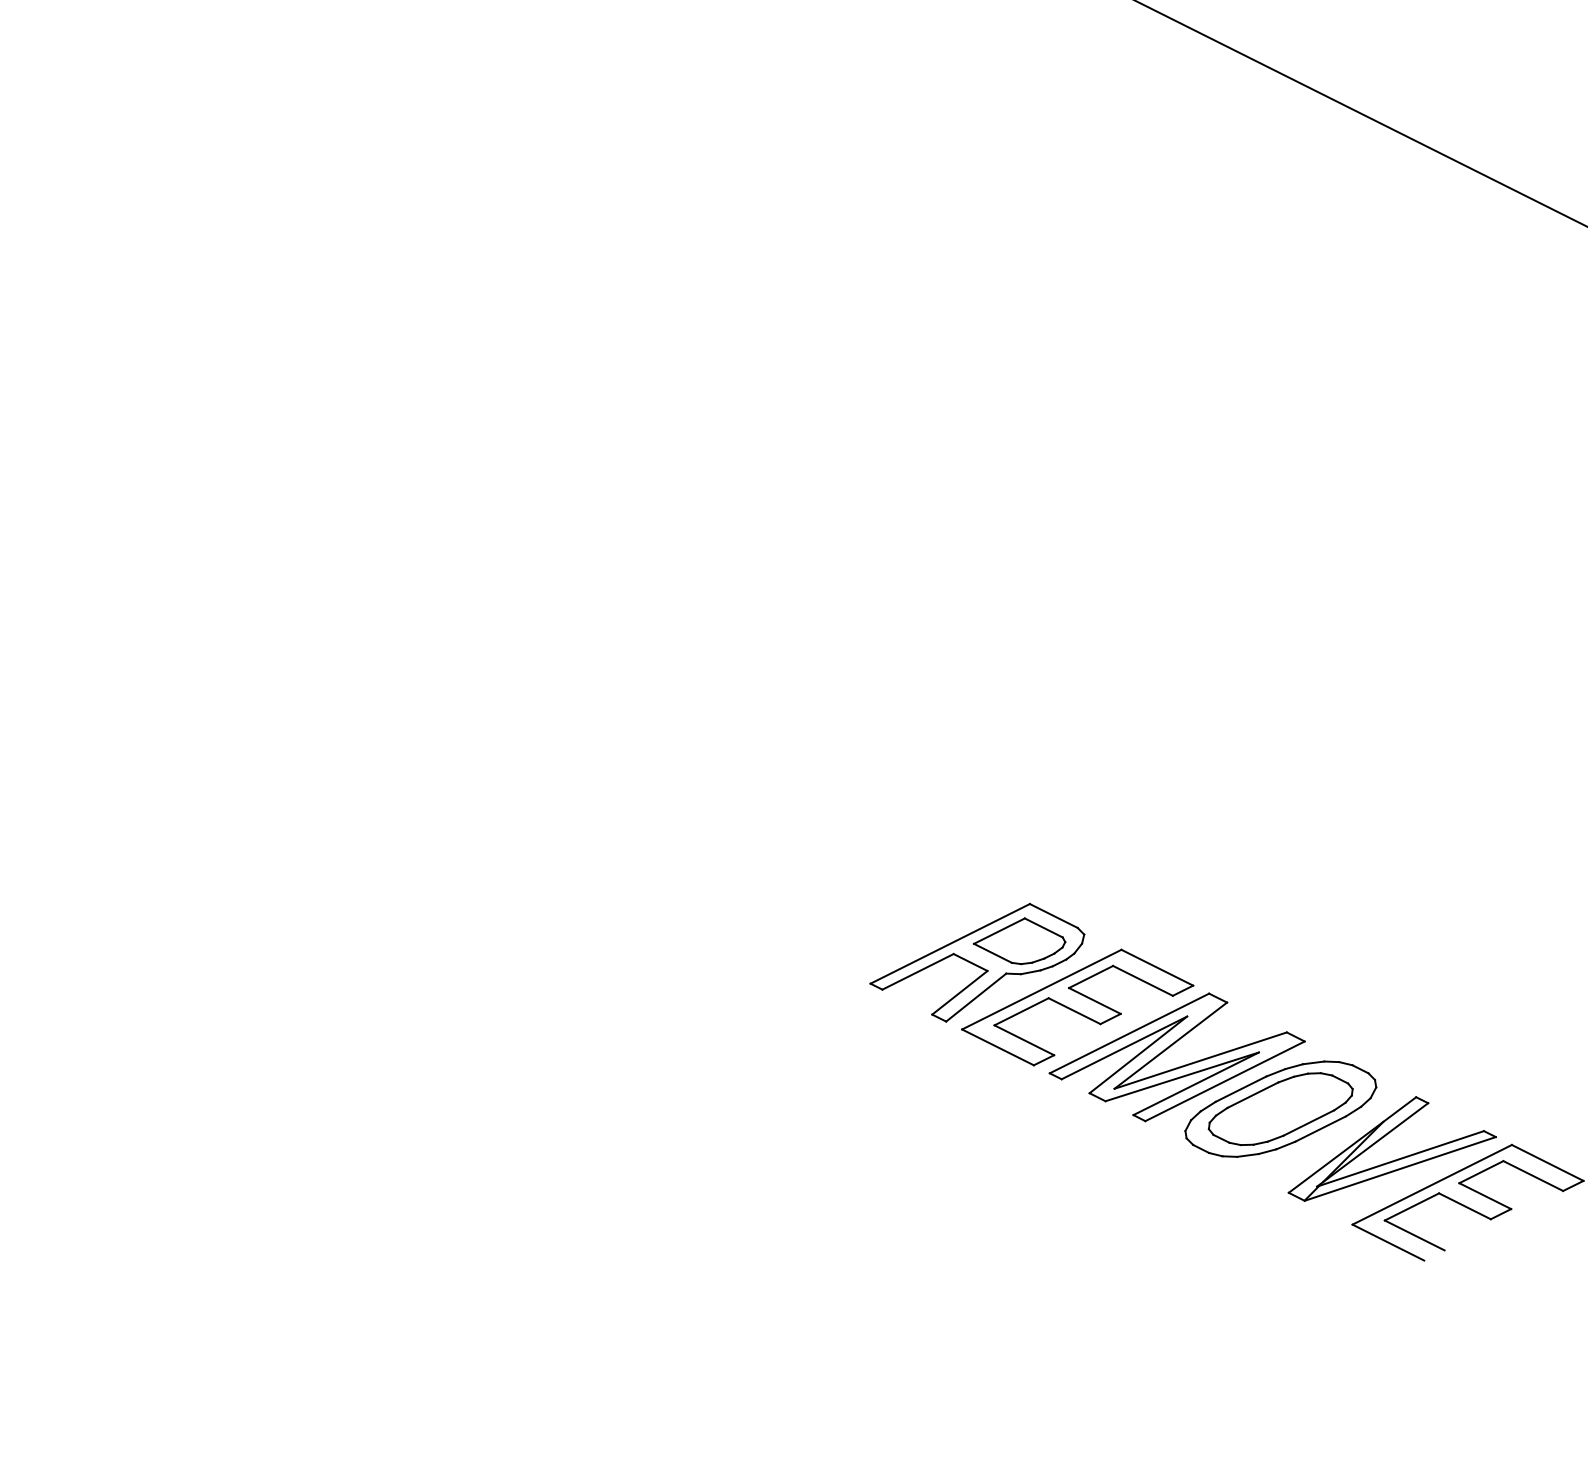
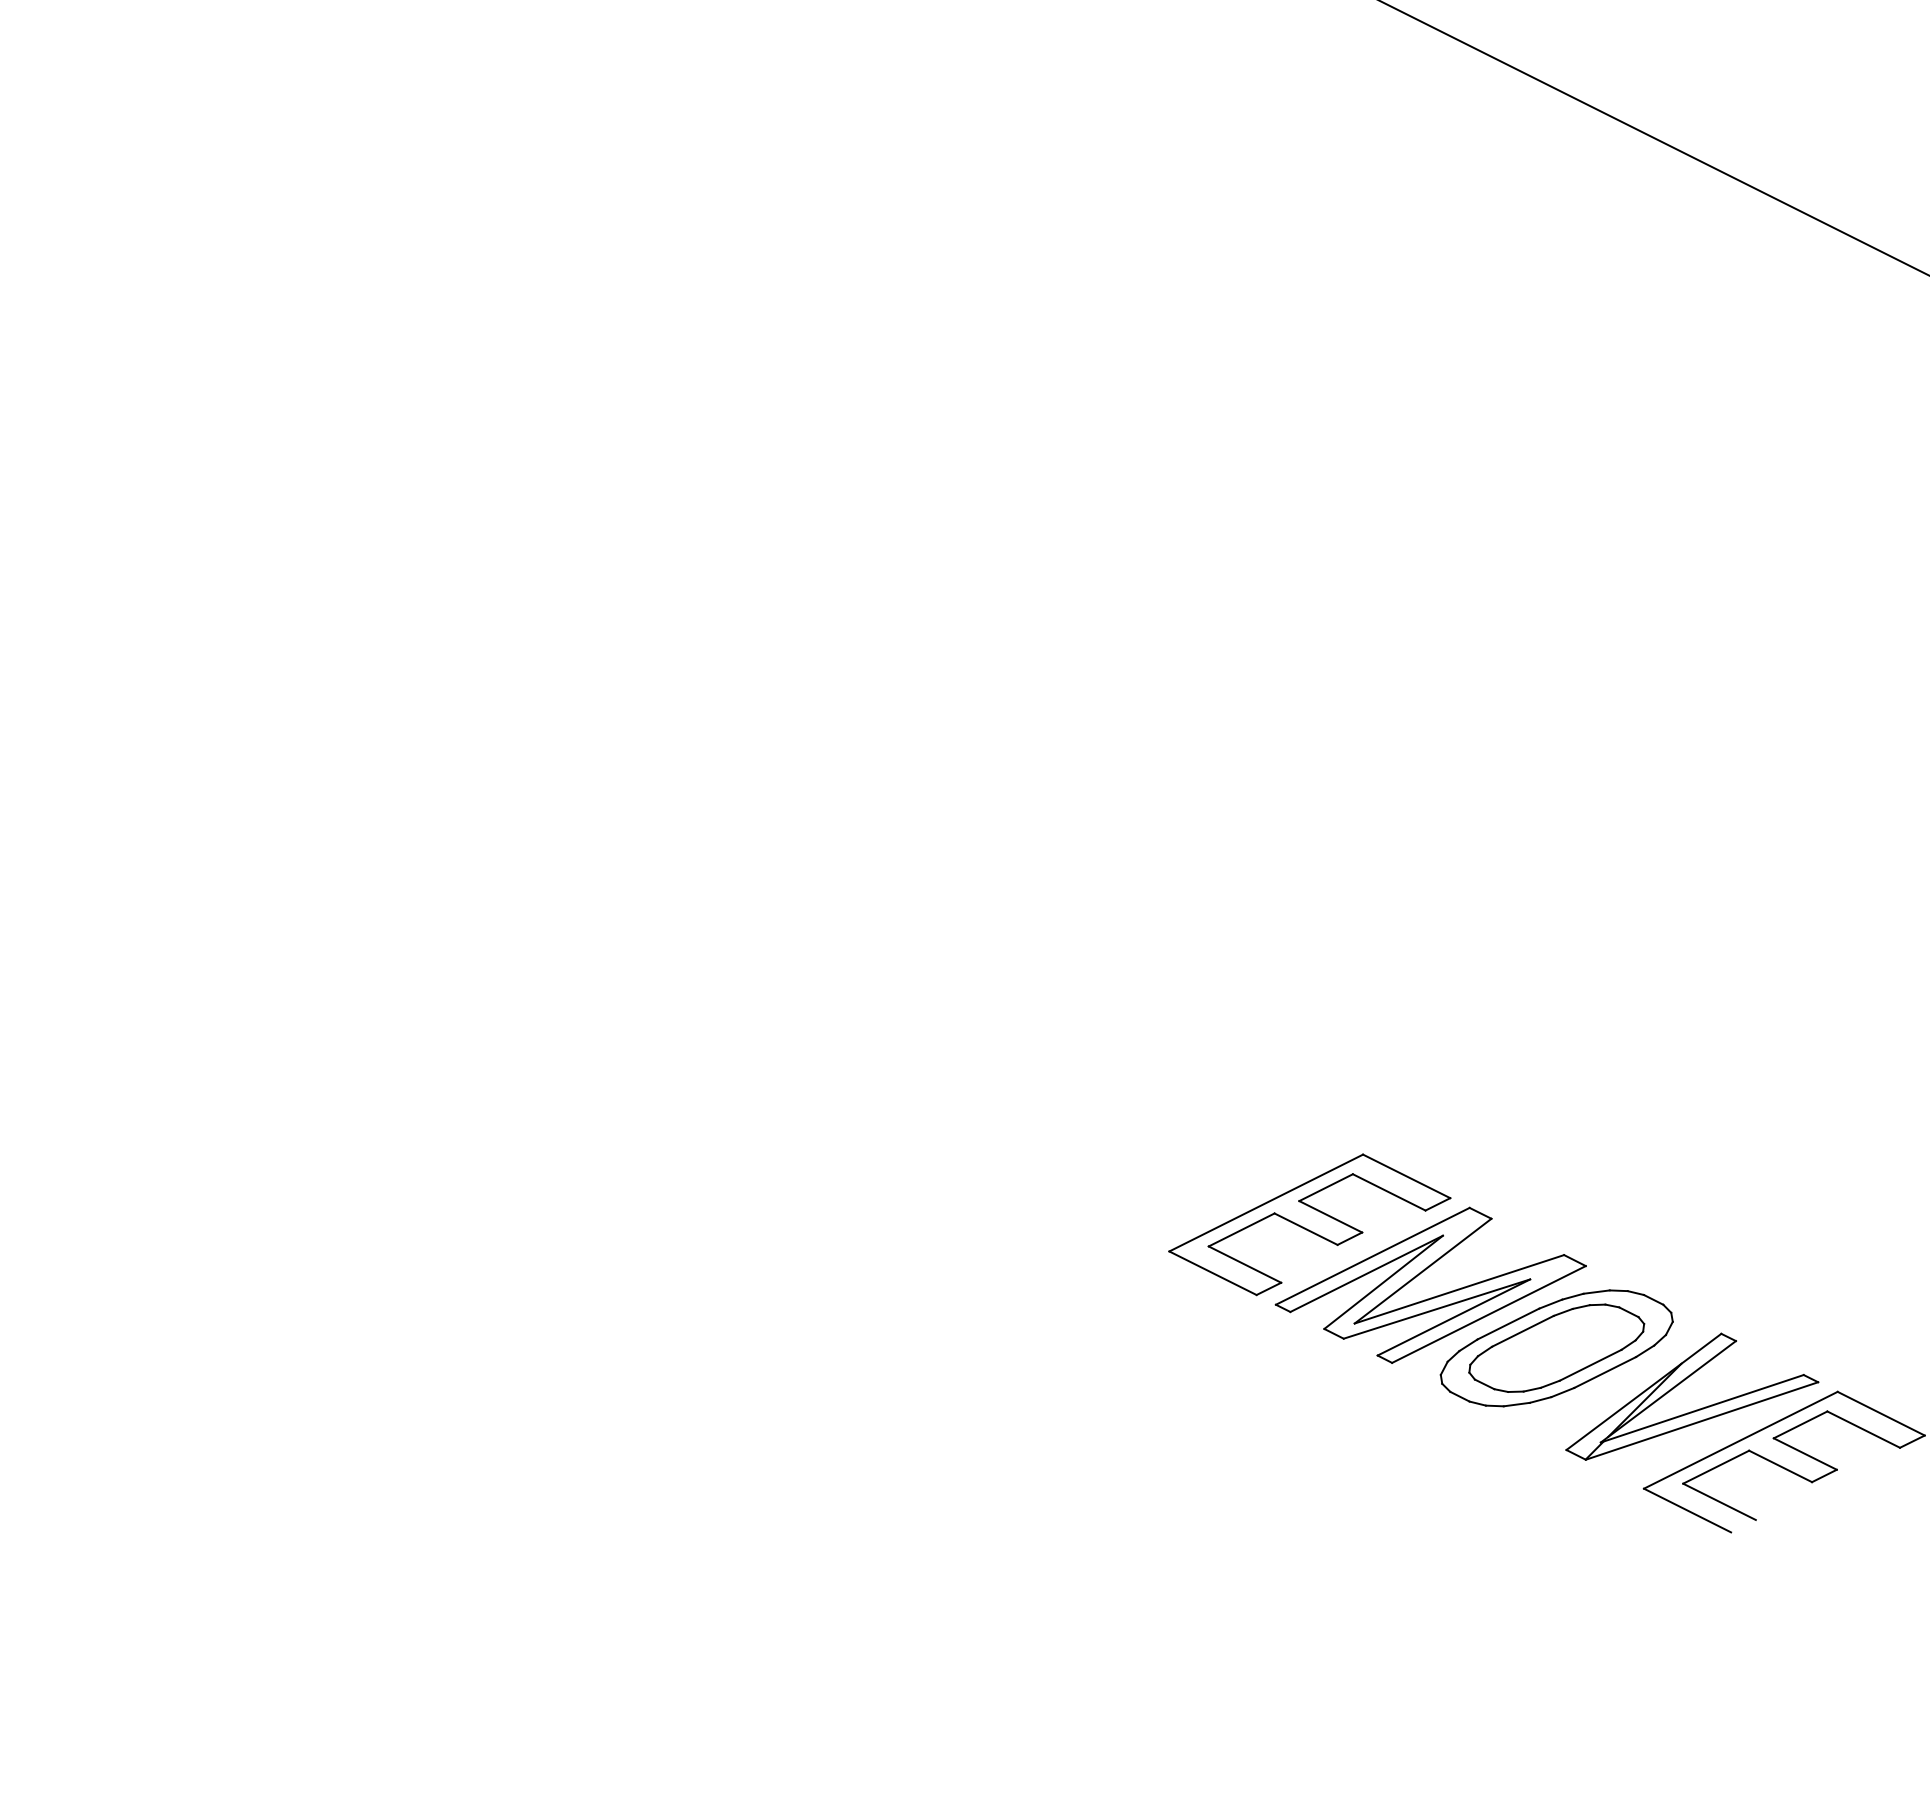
part: (977, 962) -> (1188, 1170), removed

